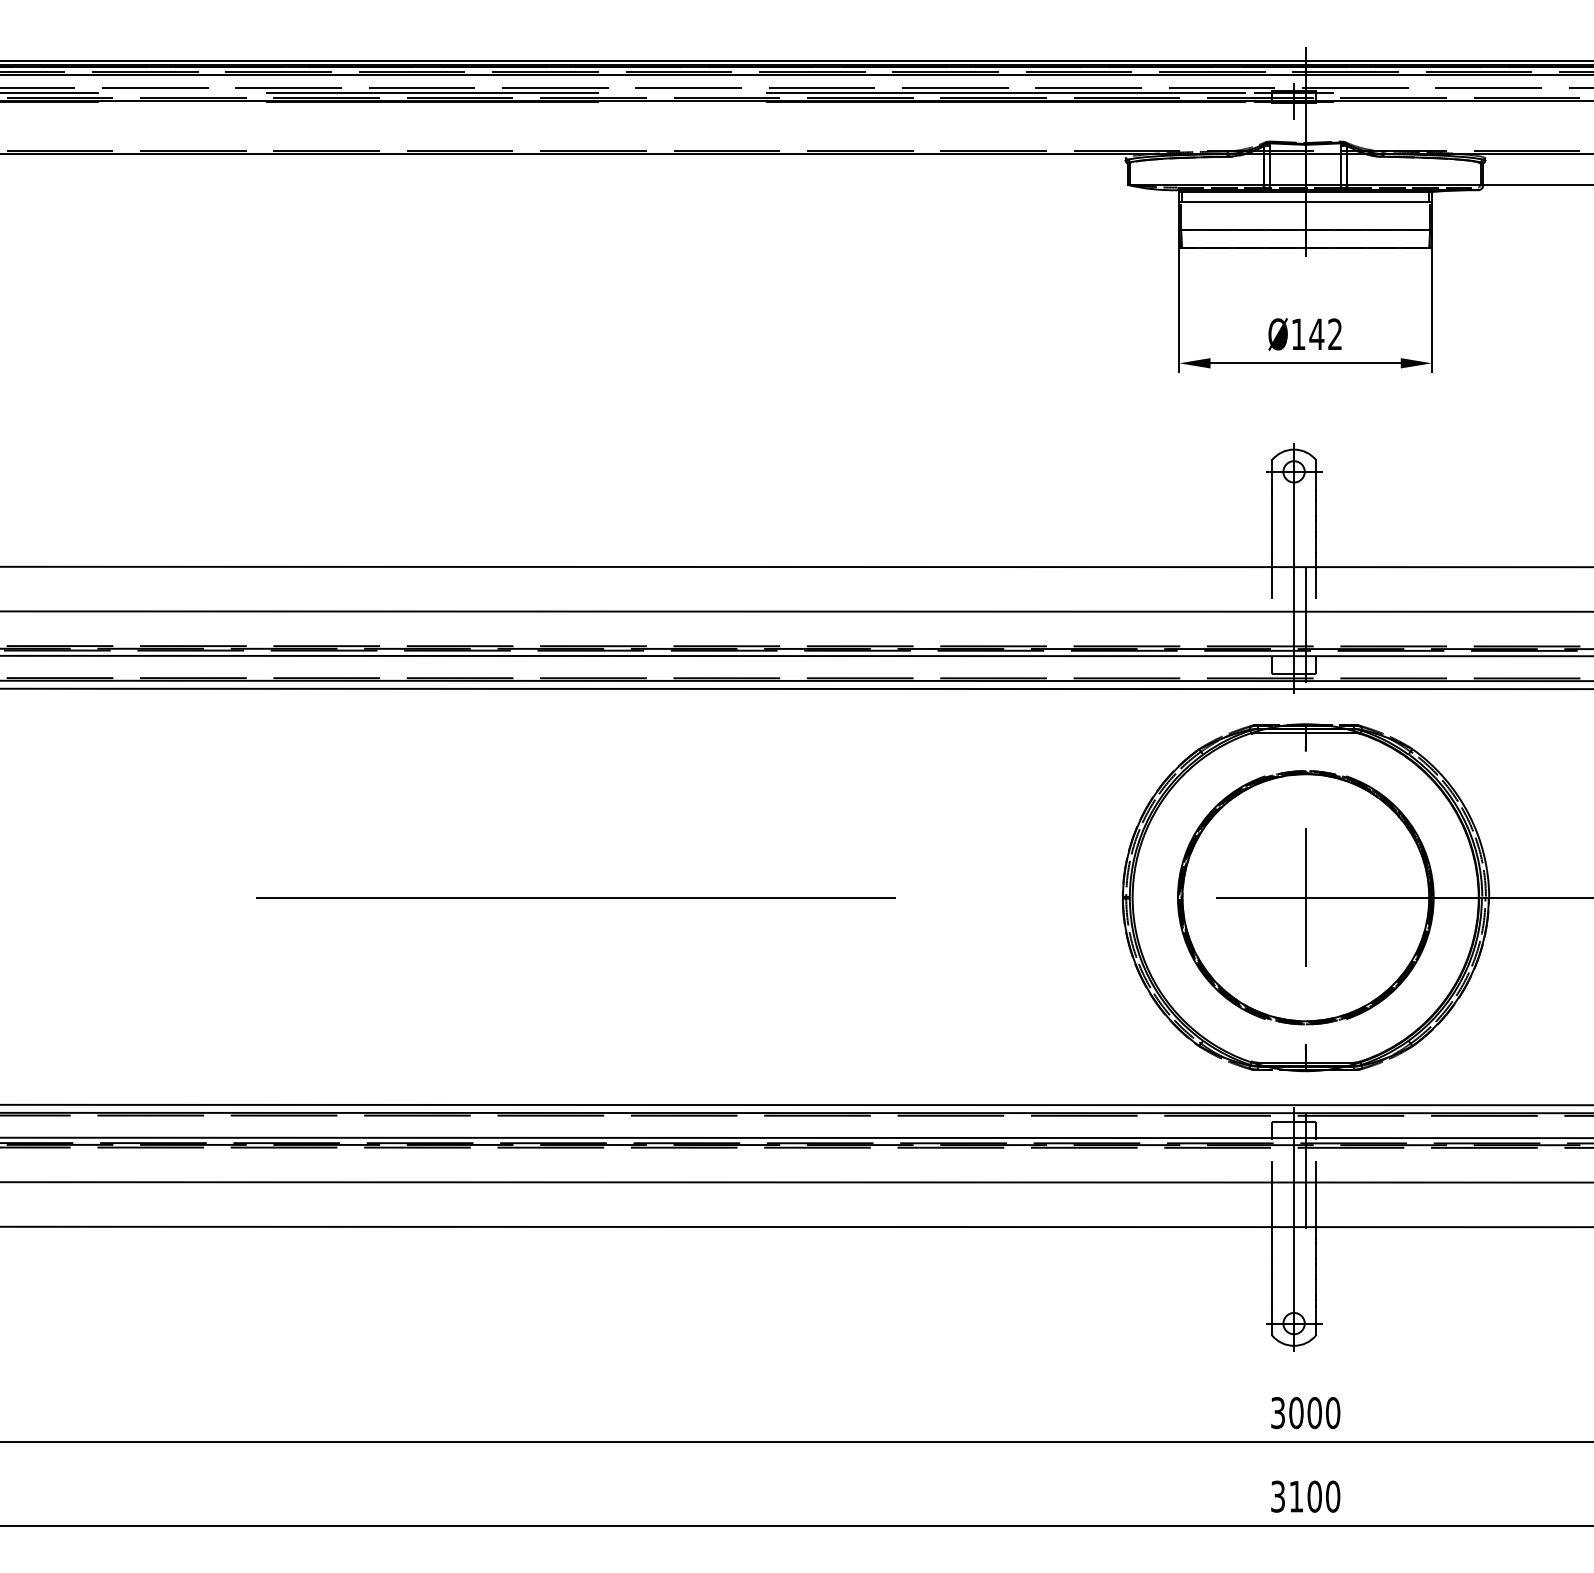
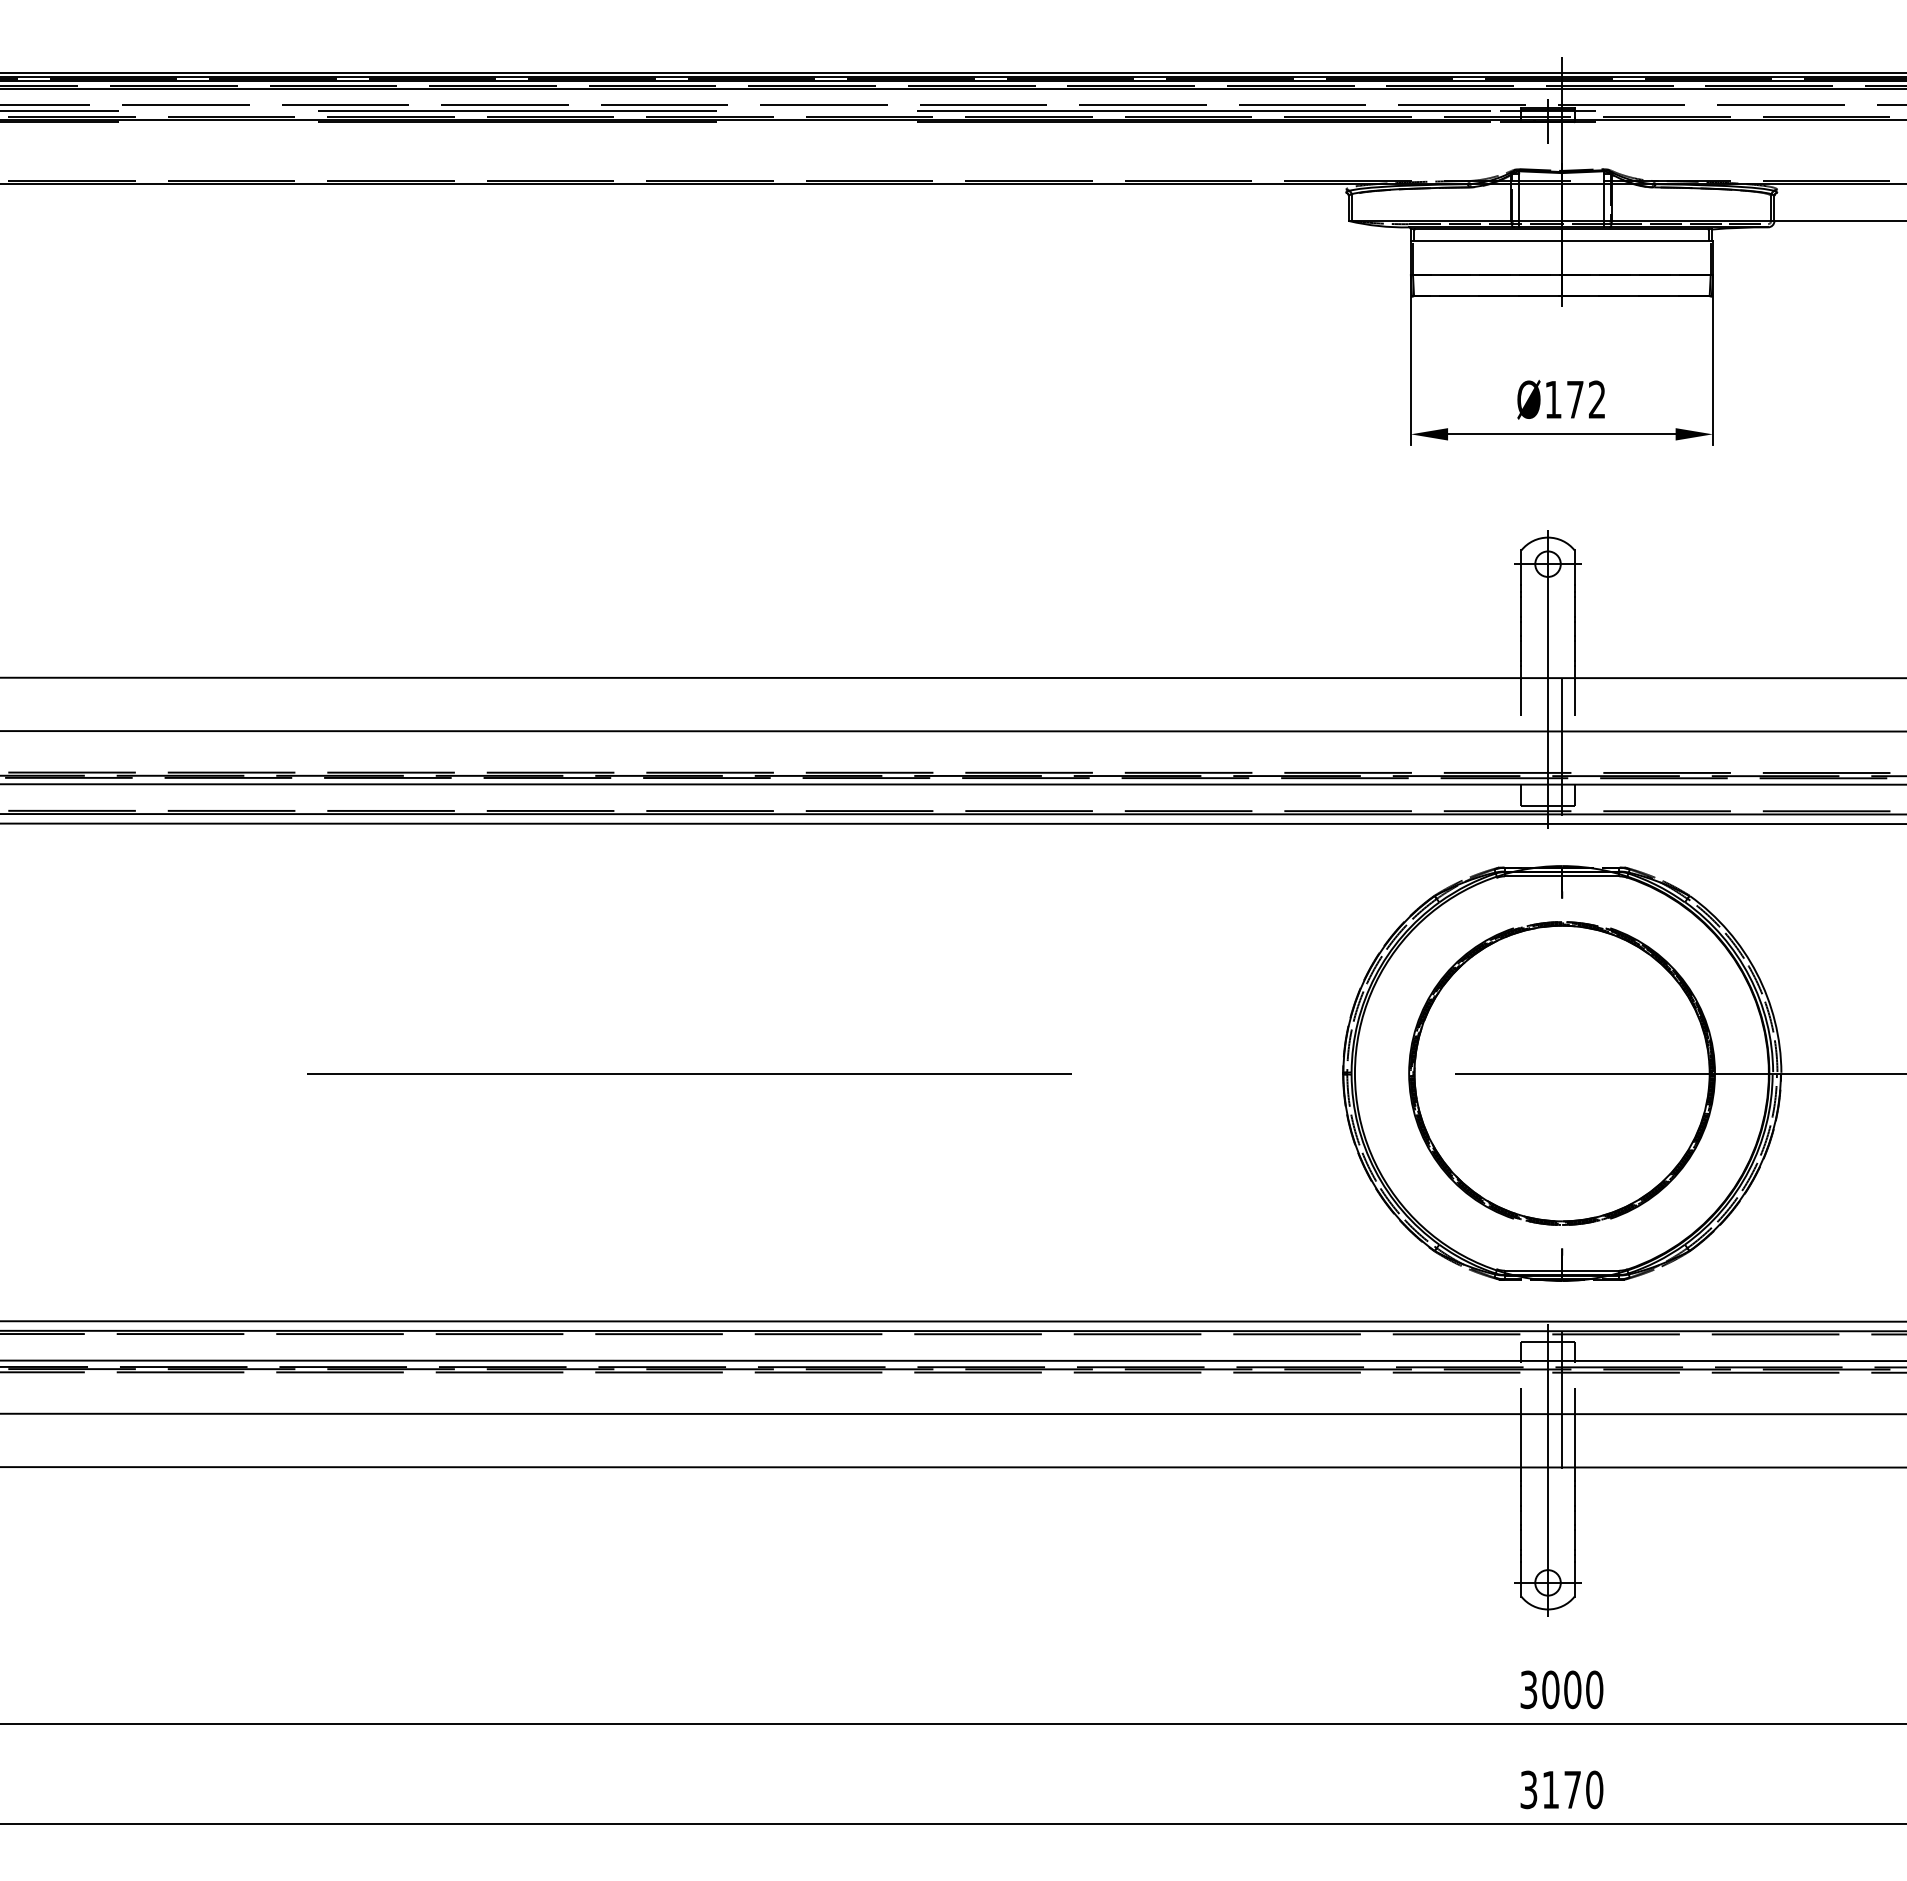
text: (1317, 334) -> (1575, 399), Ø142 -> Ø172
line: (1305, 897) -> (1561, 1073), removed
text: (1314, 1496) -> (1572, 1789), 3100 -> 3170

